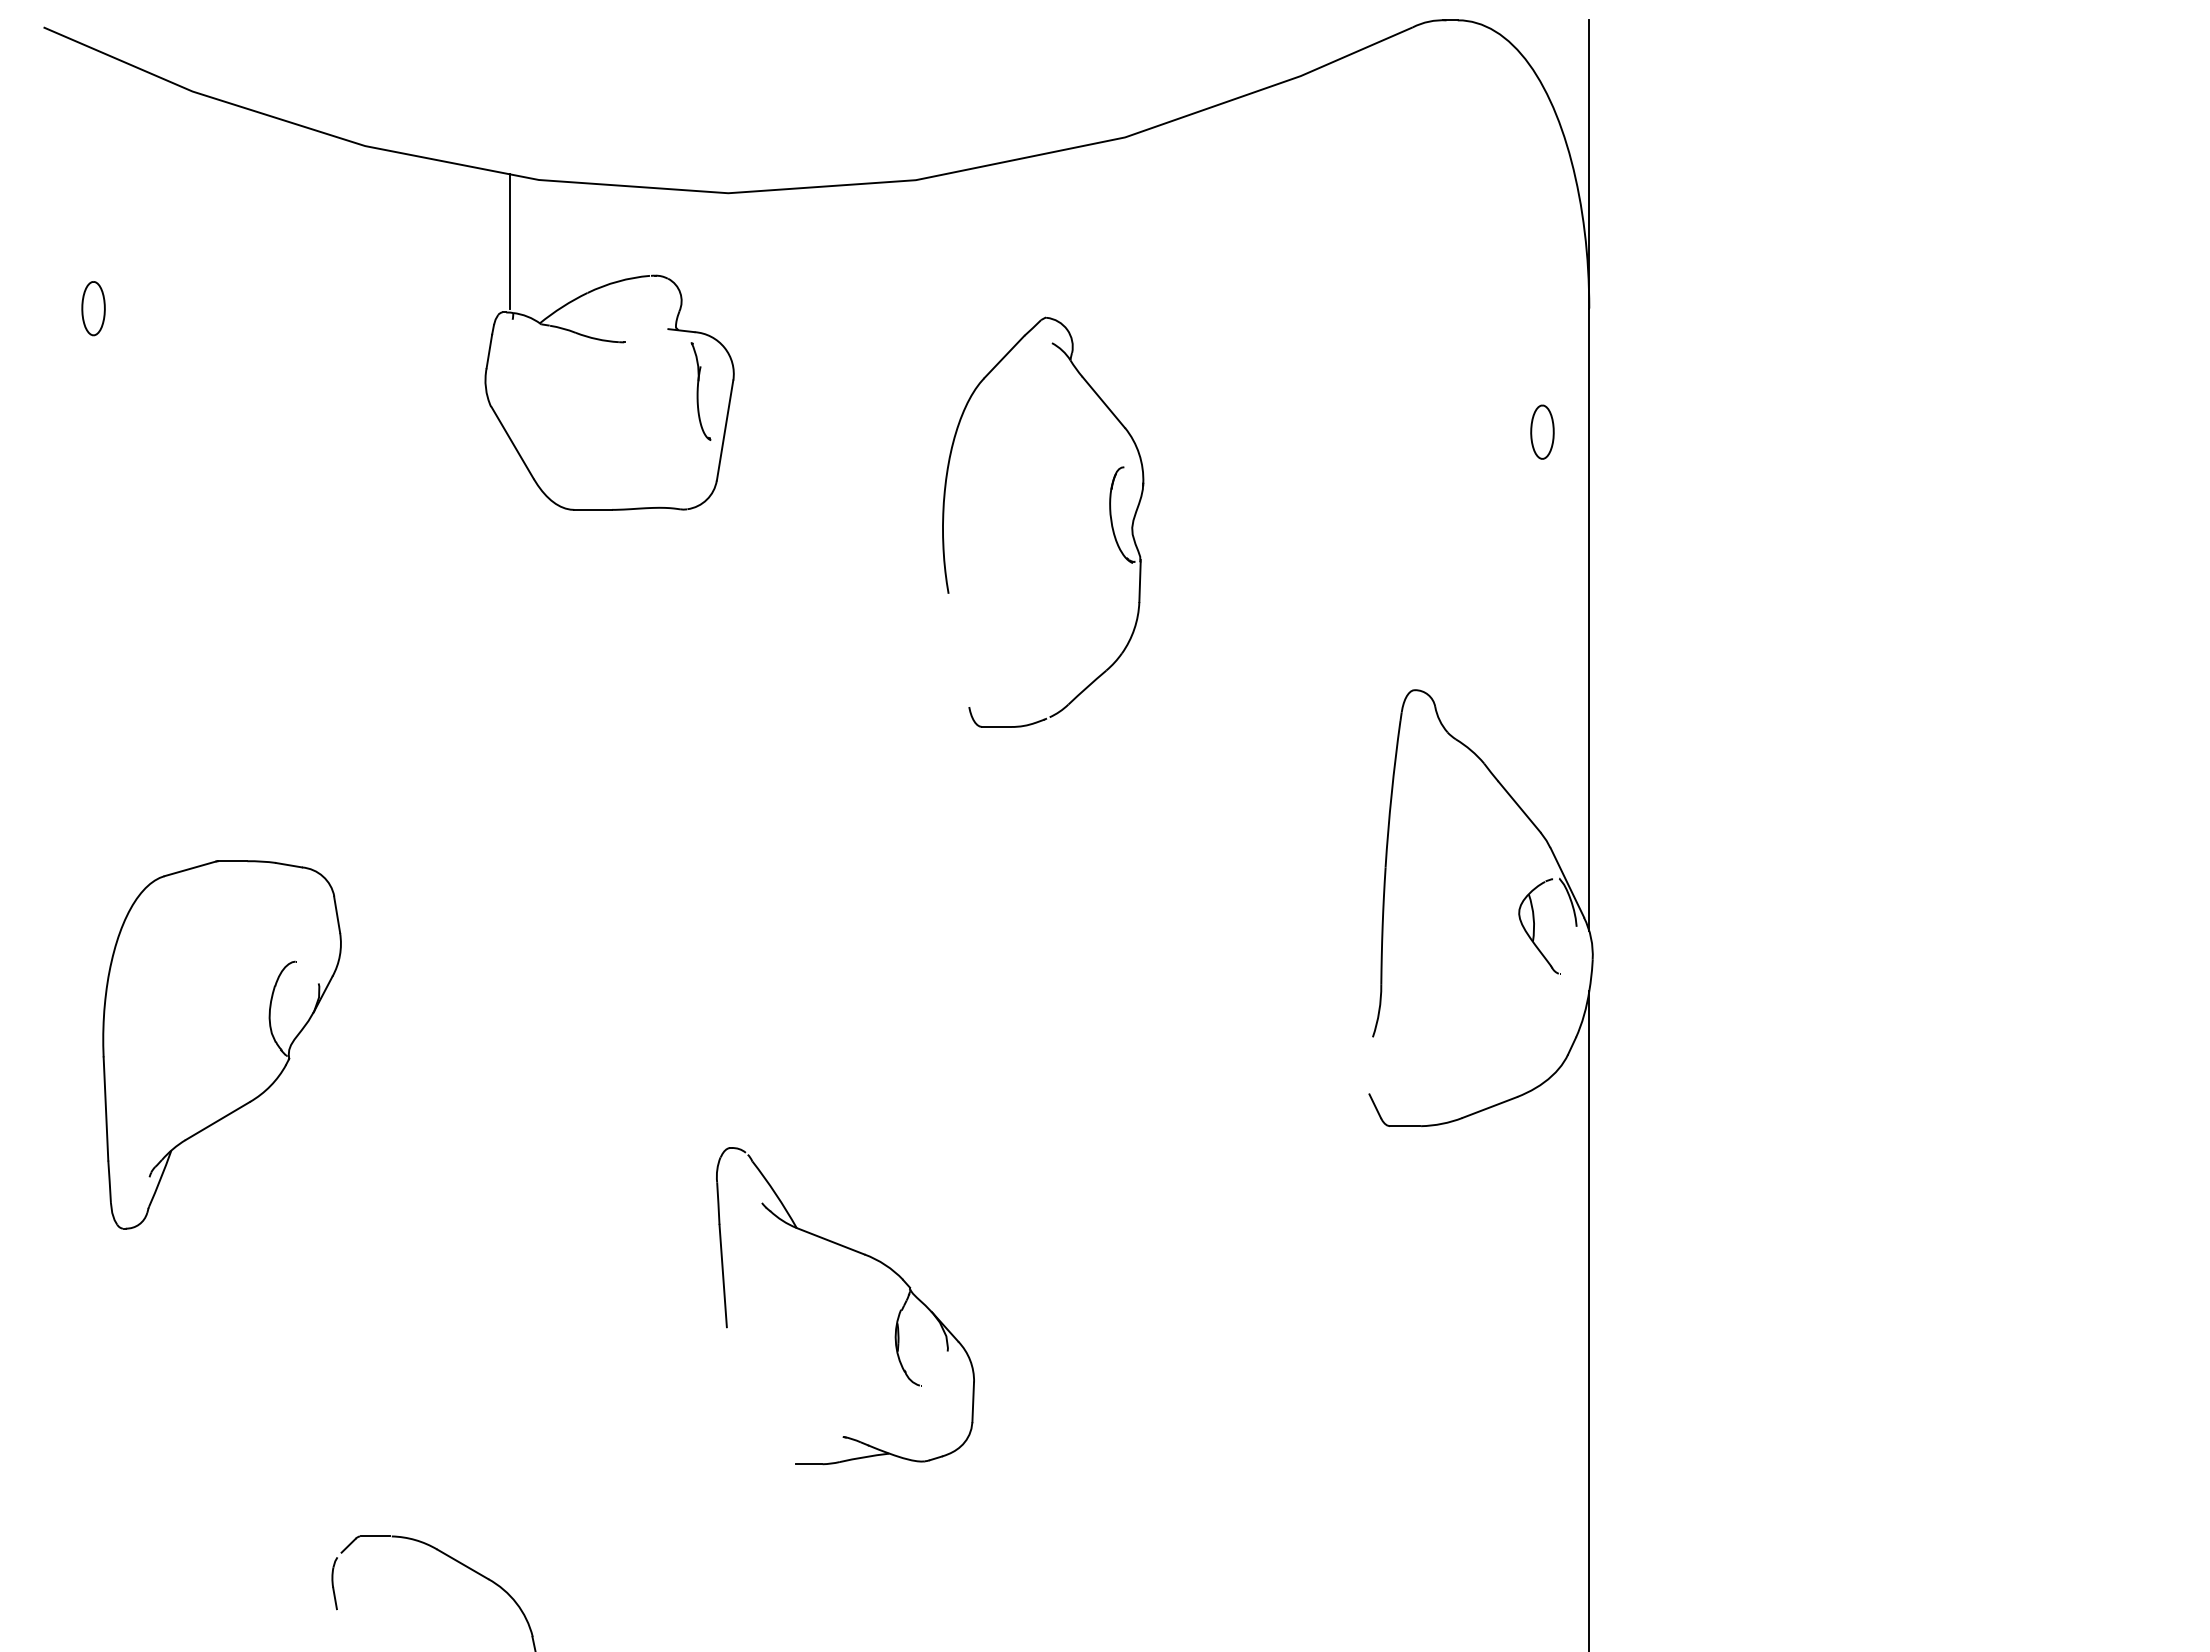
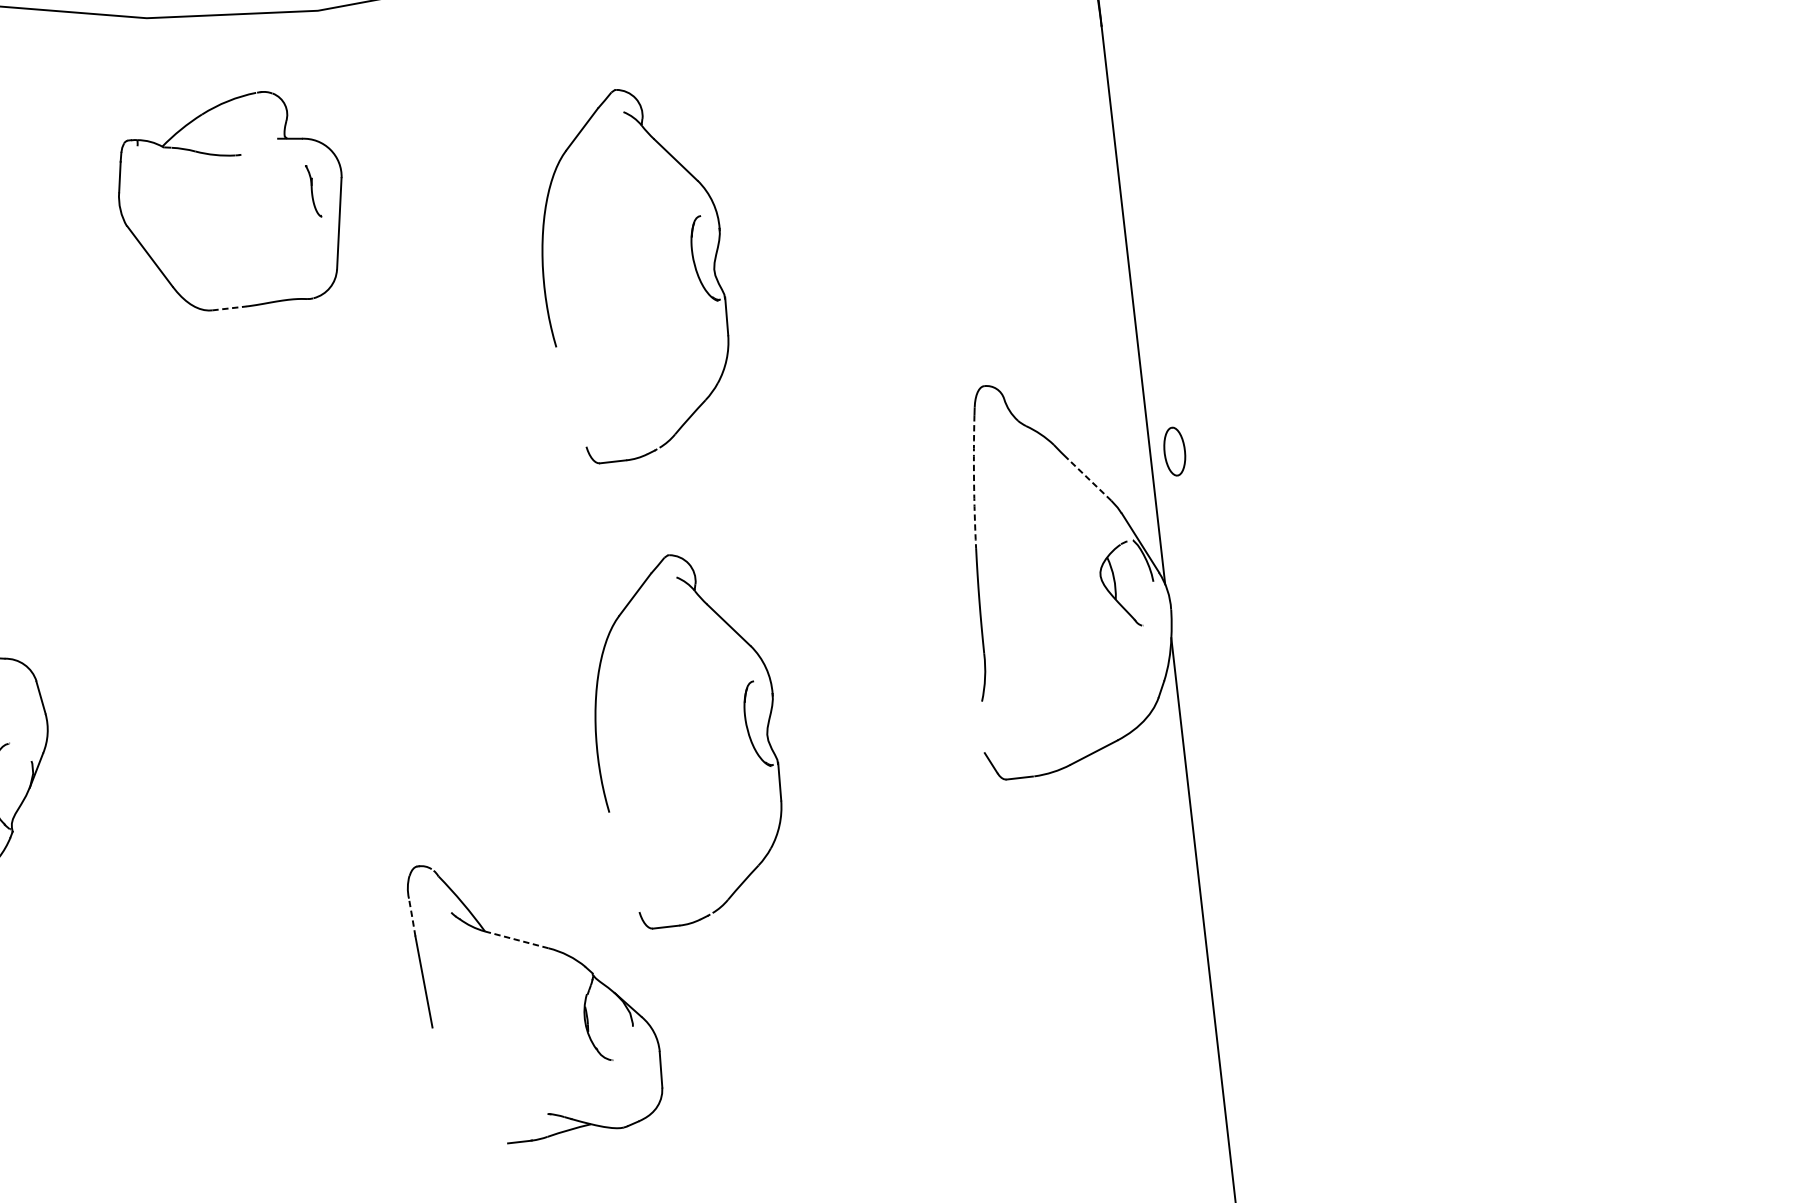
line: (509, 241) -> (126, 76), removed
part: (700, 391) -> (313, 191), size x0.6
part: (1542, 431) -> (1174, 451), moved
line: (593, 509) -> (229, 308), solid -> dashed
arc: (1391, 794) -> (973, 482), solid -> dashed
line: (1519, 807) -> (1090, 480), solid -> dashed
part: (1109, 1035) -> (745, 726), added
line: (718, 1203) -> (412, 917), solid -> dashed
line: (830, 1241) -> (516, 940), solid -> dashed

